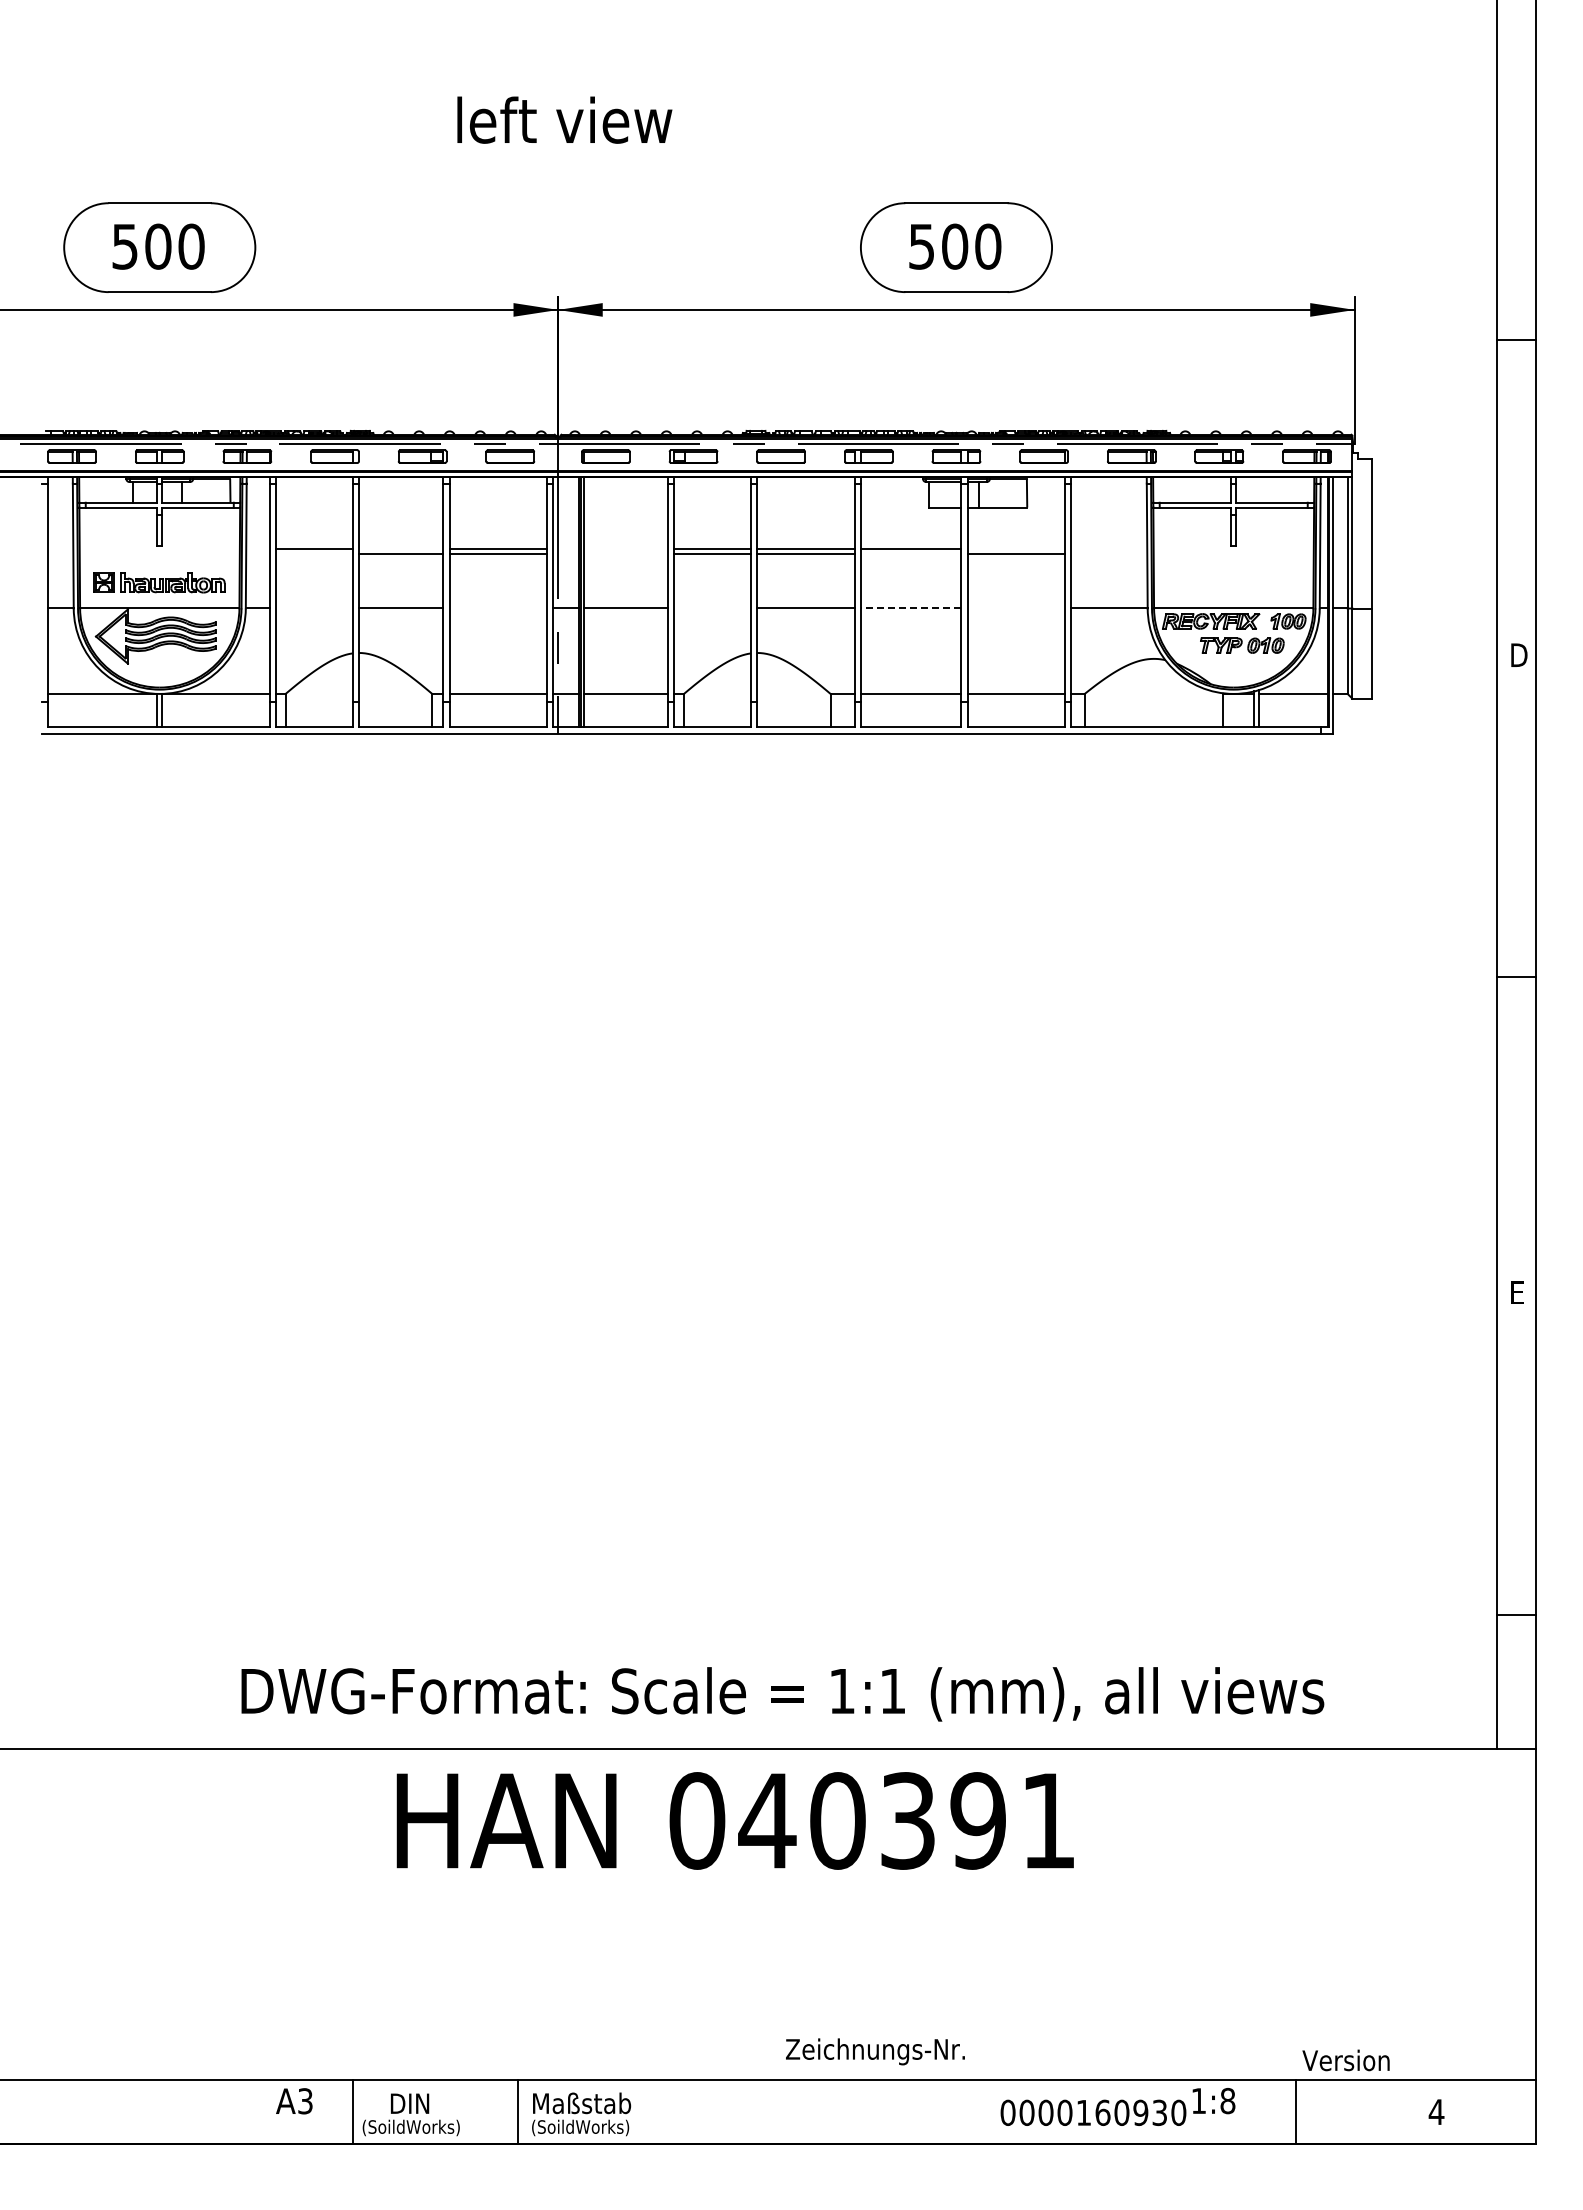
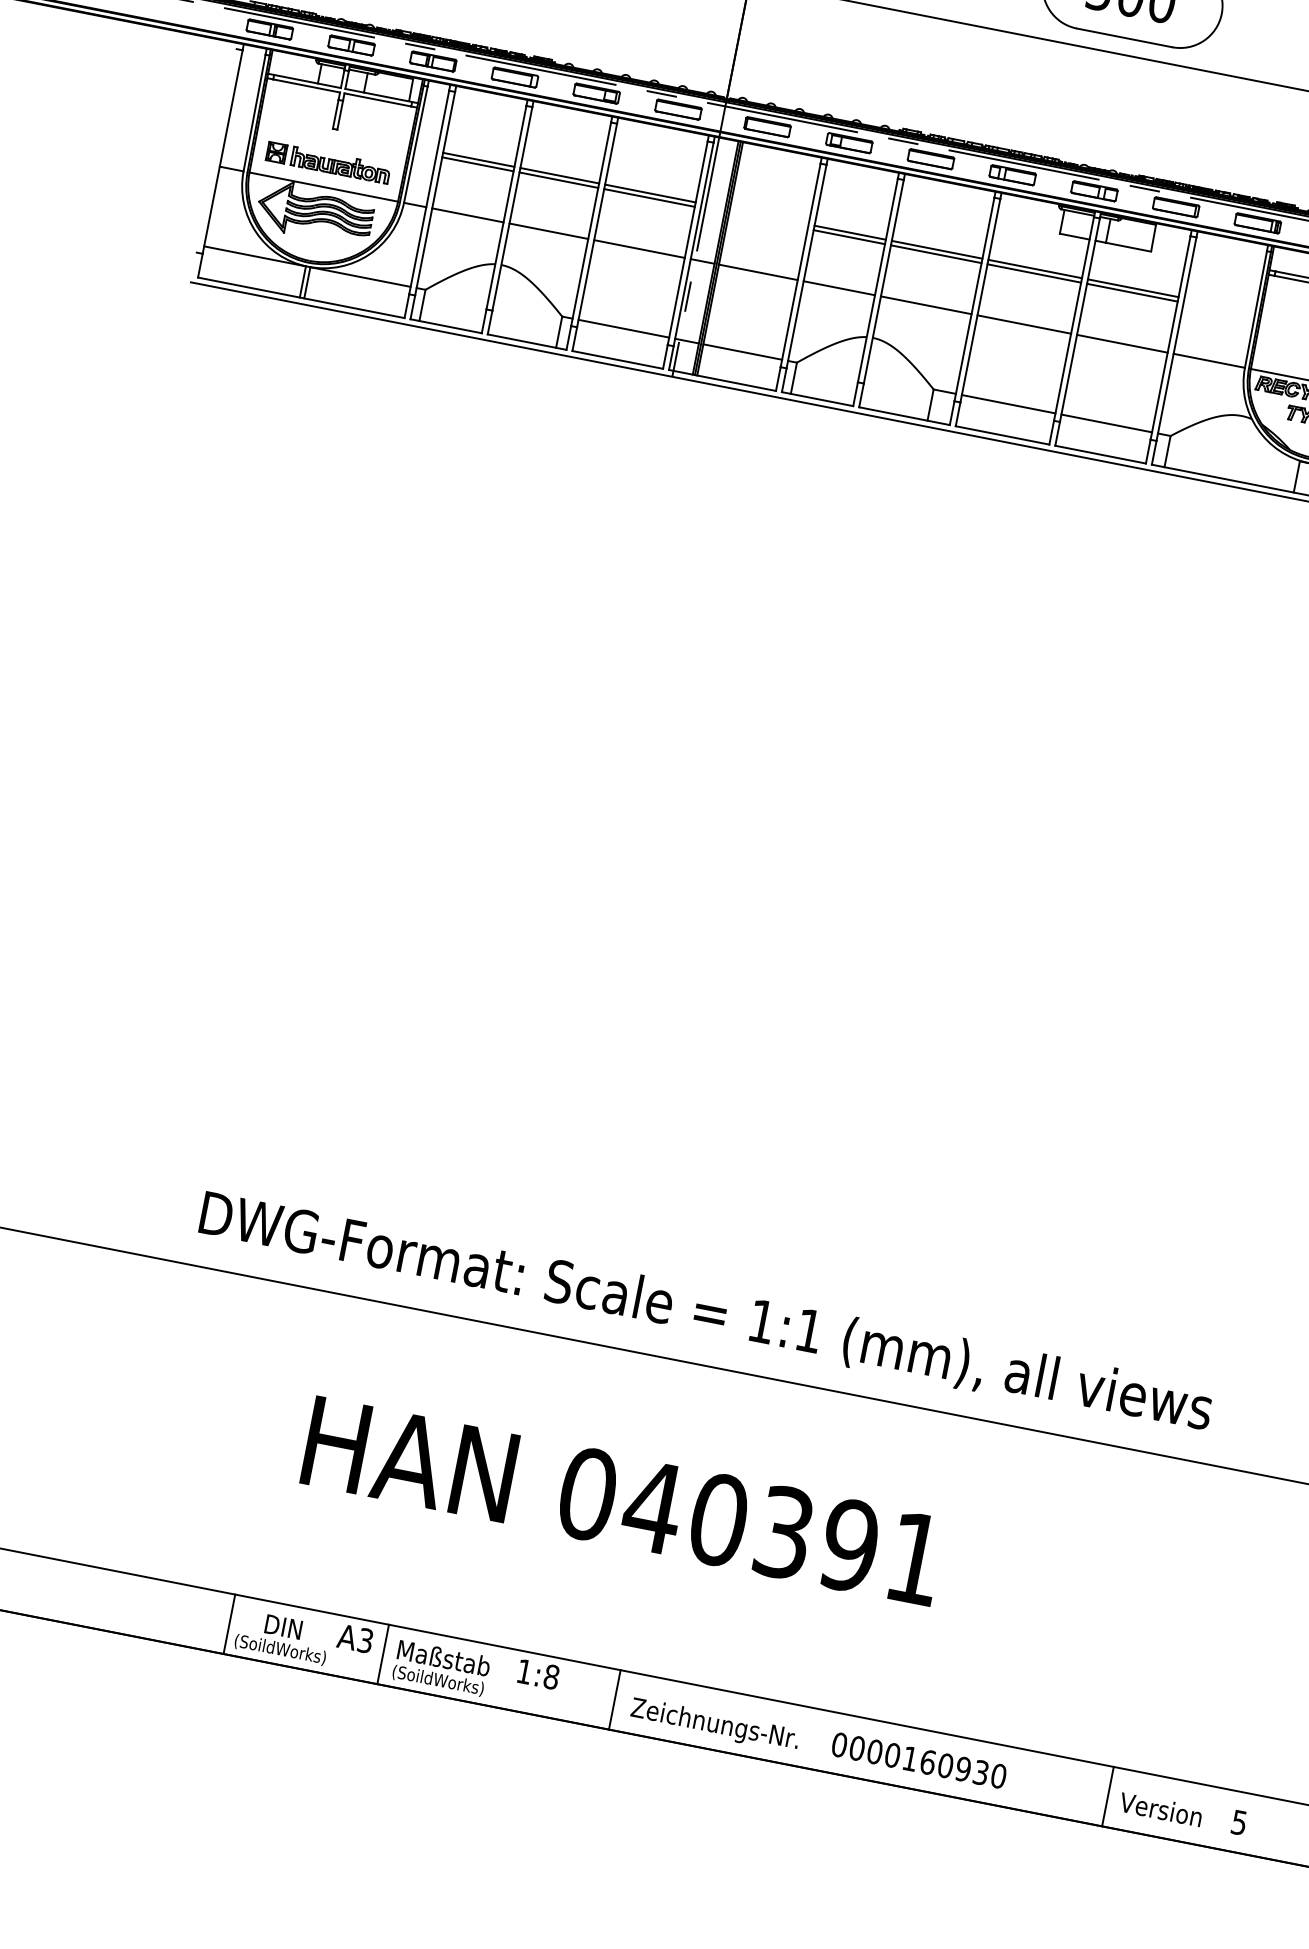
line: (400, 548) -> (559, 175), added
line: (1015, 548) -> (1132, 287), added
line: (314, 553) -> (478, 164), added
line: (910, 553) -> (1033, 273), added
line: (314, 608) -> (468, 215), added
line: (497, 608) -> (638, 248), added
line: (712, 608) -> (839, 288), added
line: (910, 608) -> (1023, 324), dashed -> solid
line: (1015, 608) -> (1121, 343), added
text: (734, 1820) -> (622, 1500), moved
text: (875, 2051) -> (715, 1725), moved
text: (1345, 2060) -> (1160, 1809), moved
text: (294, 2101) -> (355, 1638), moved
text: (1213, 2101) -> (538, 1674), moved
line: (766, 2111) -> (614, 1699), added
text: (1436, 2112) -> (1239, 1823), 4 -> 5

